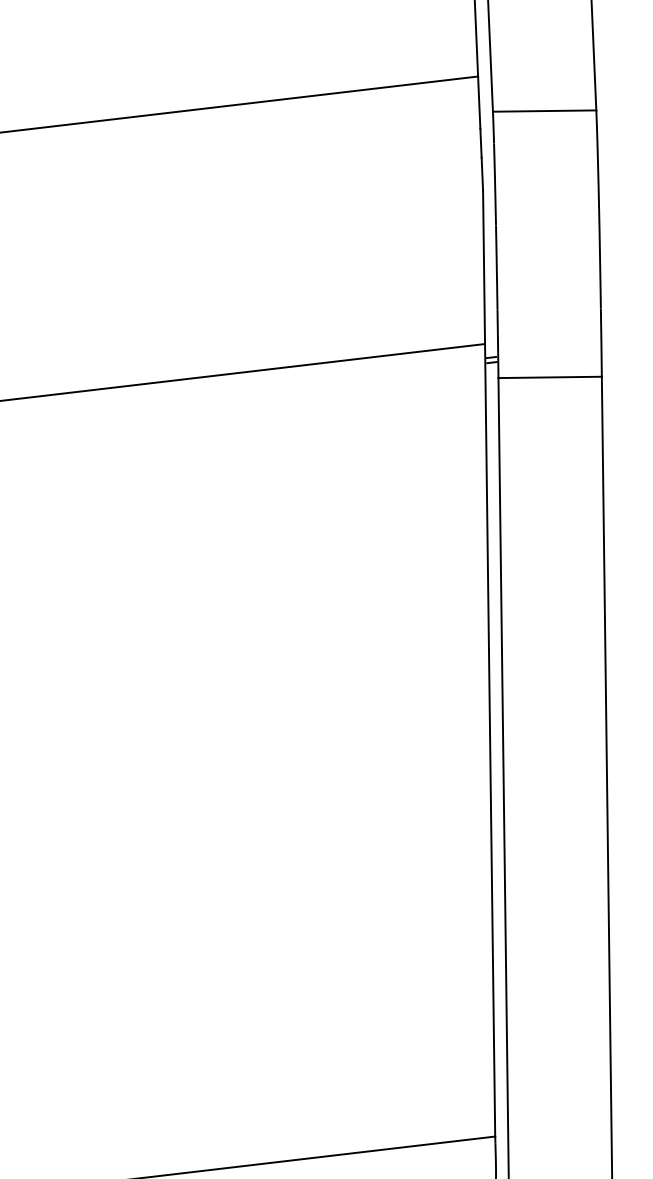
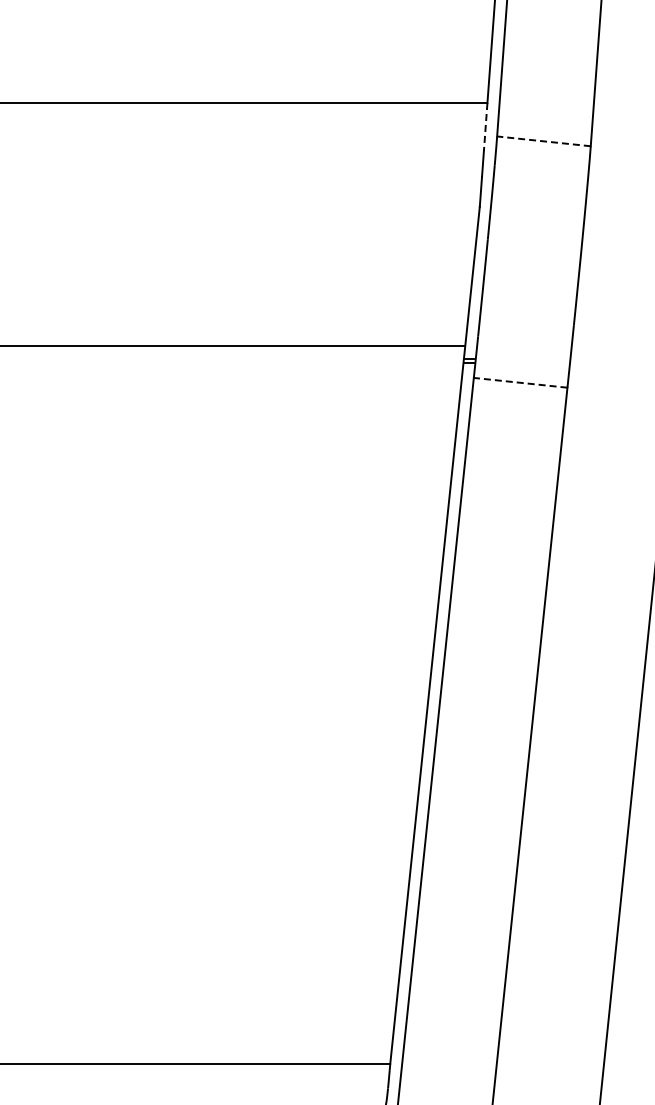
line: (478, 102) -> (485, 126), solid -> dashed
line: (544, 111) -> (543, 141), solid -> dashed
line: (549, 377) -> (520, 382), solid -> dashed

